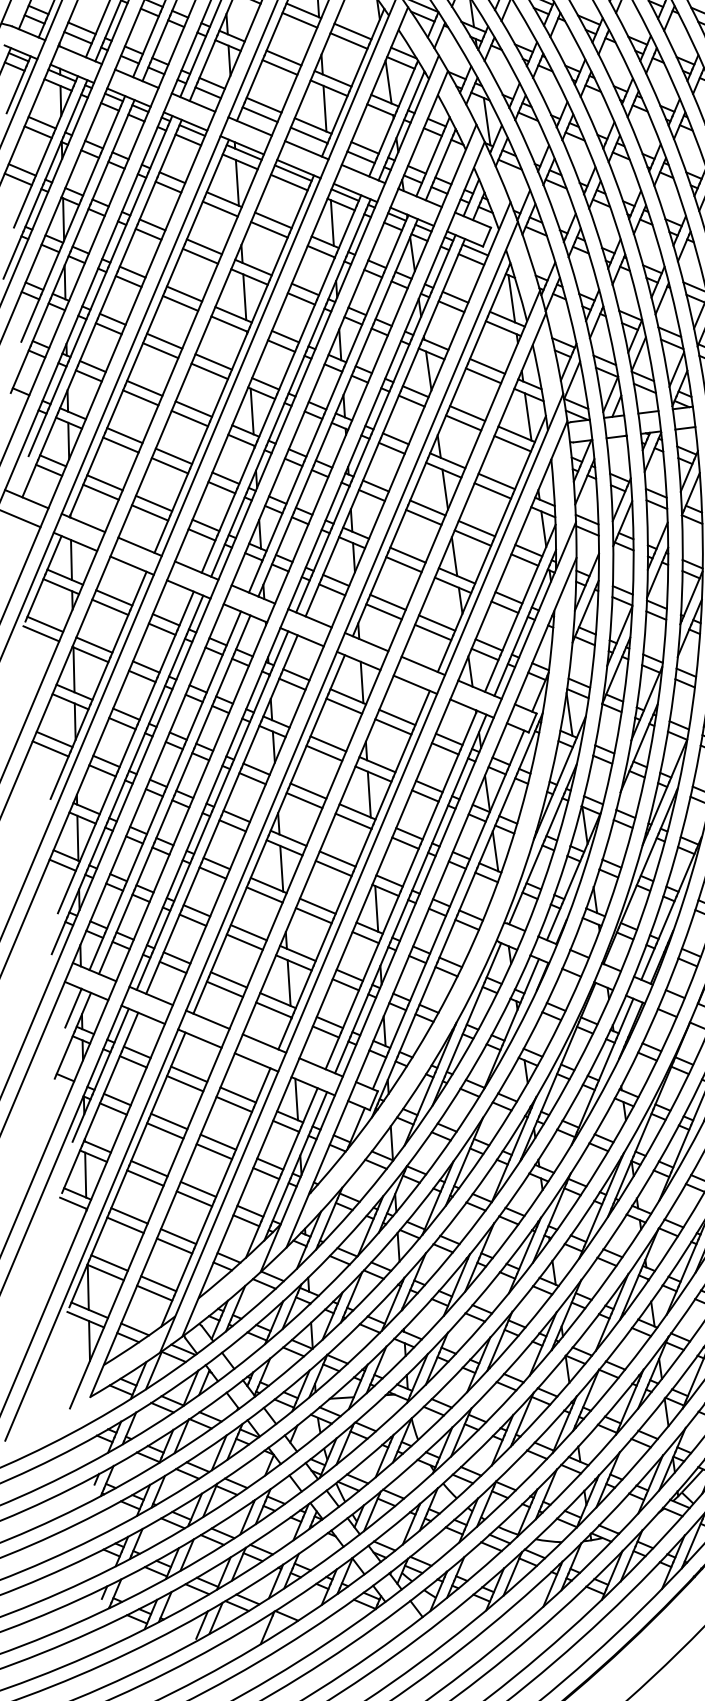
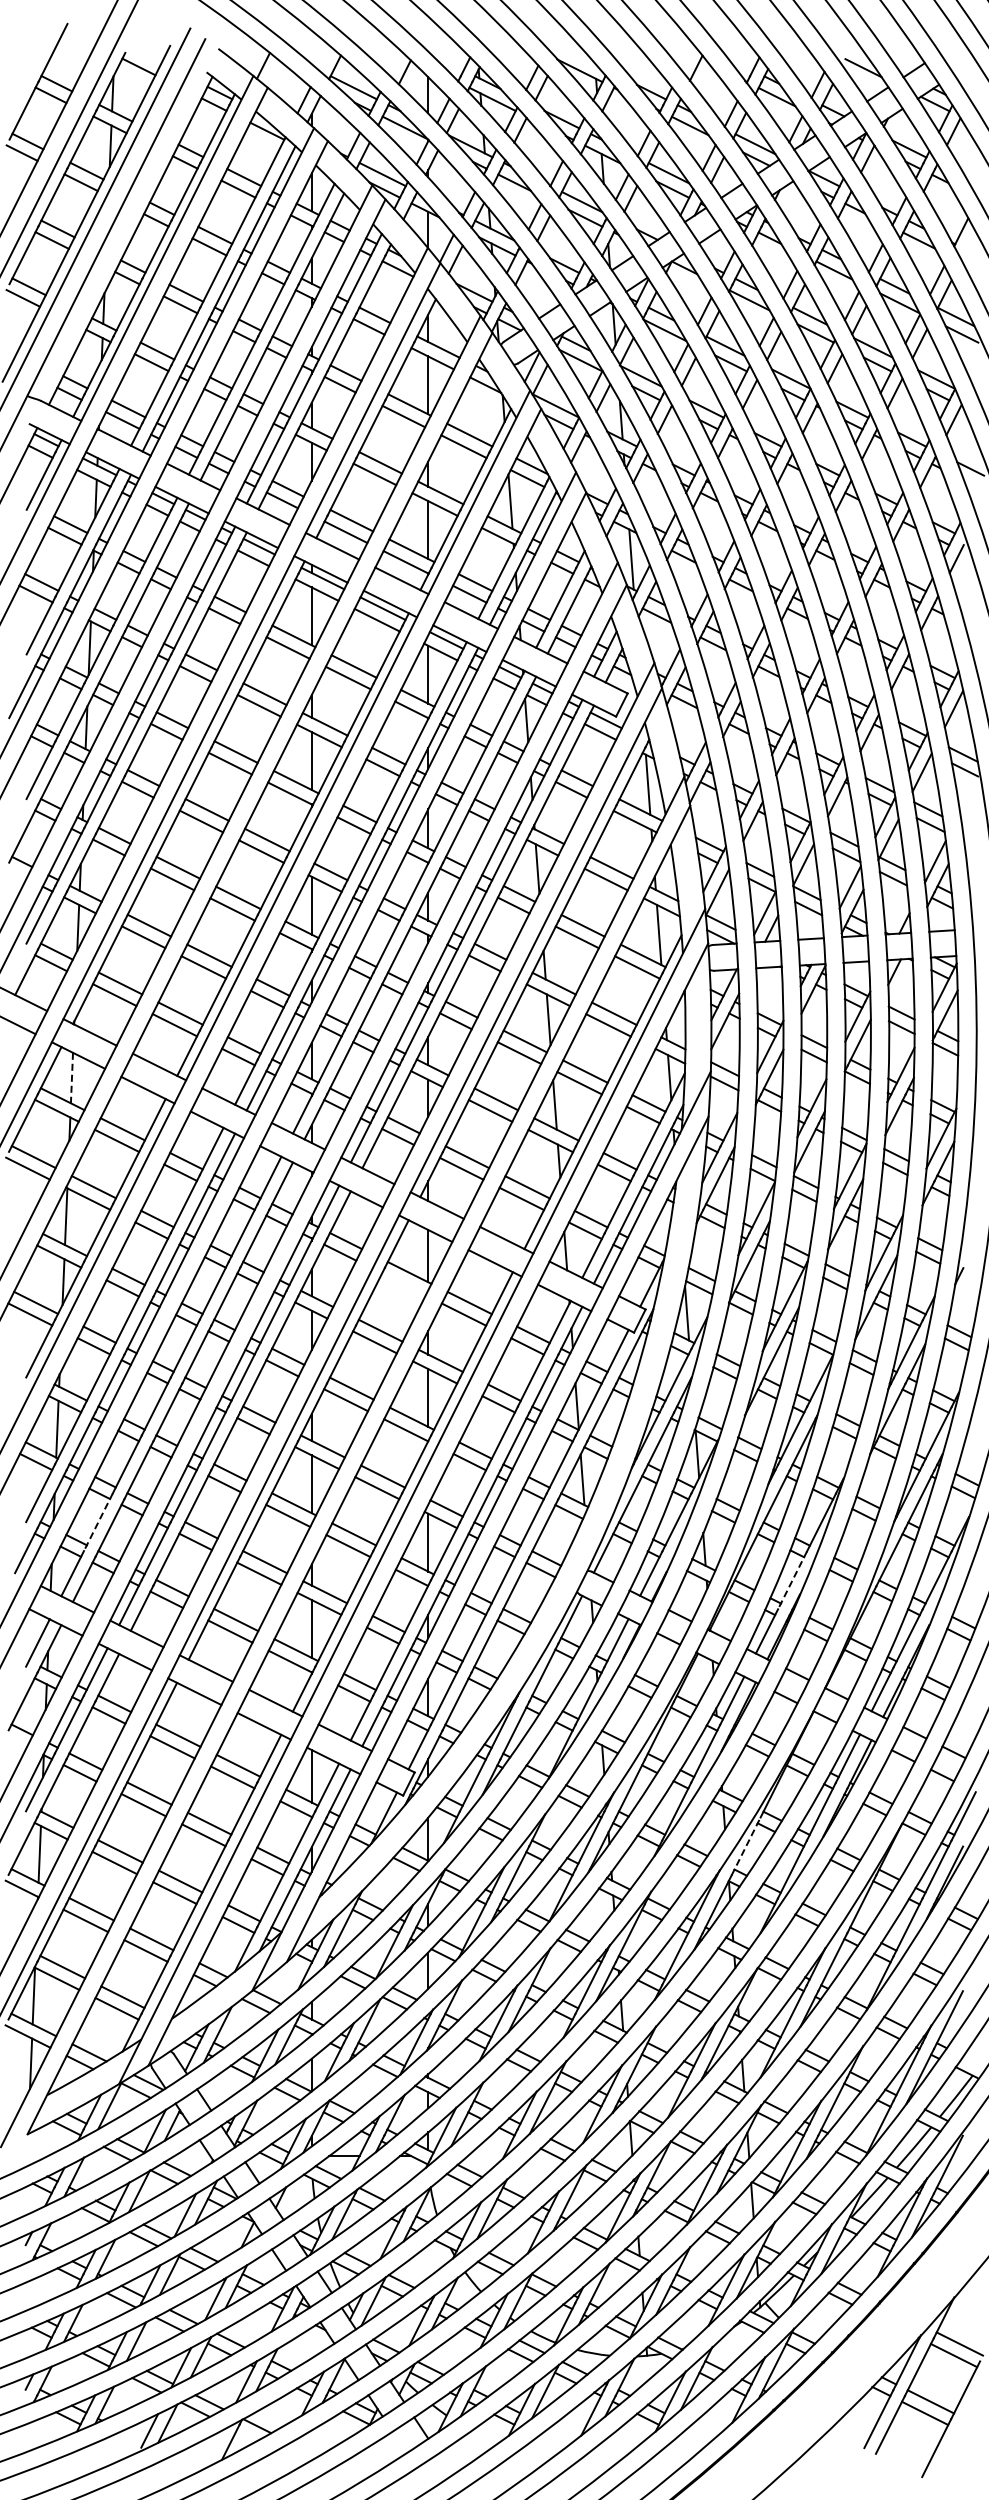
line: (71, 560) -> (71, 1078), solid -> dashed
line: (344, 706) -> (403, 1284), removed
line: (115, 909) -> (98, 1522), solid -> dashed
line: (666, 920) -> (792, 1580), solid -> dashed
line: (643, 1132) -> (746, 1846), solid -> dashed

